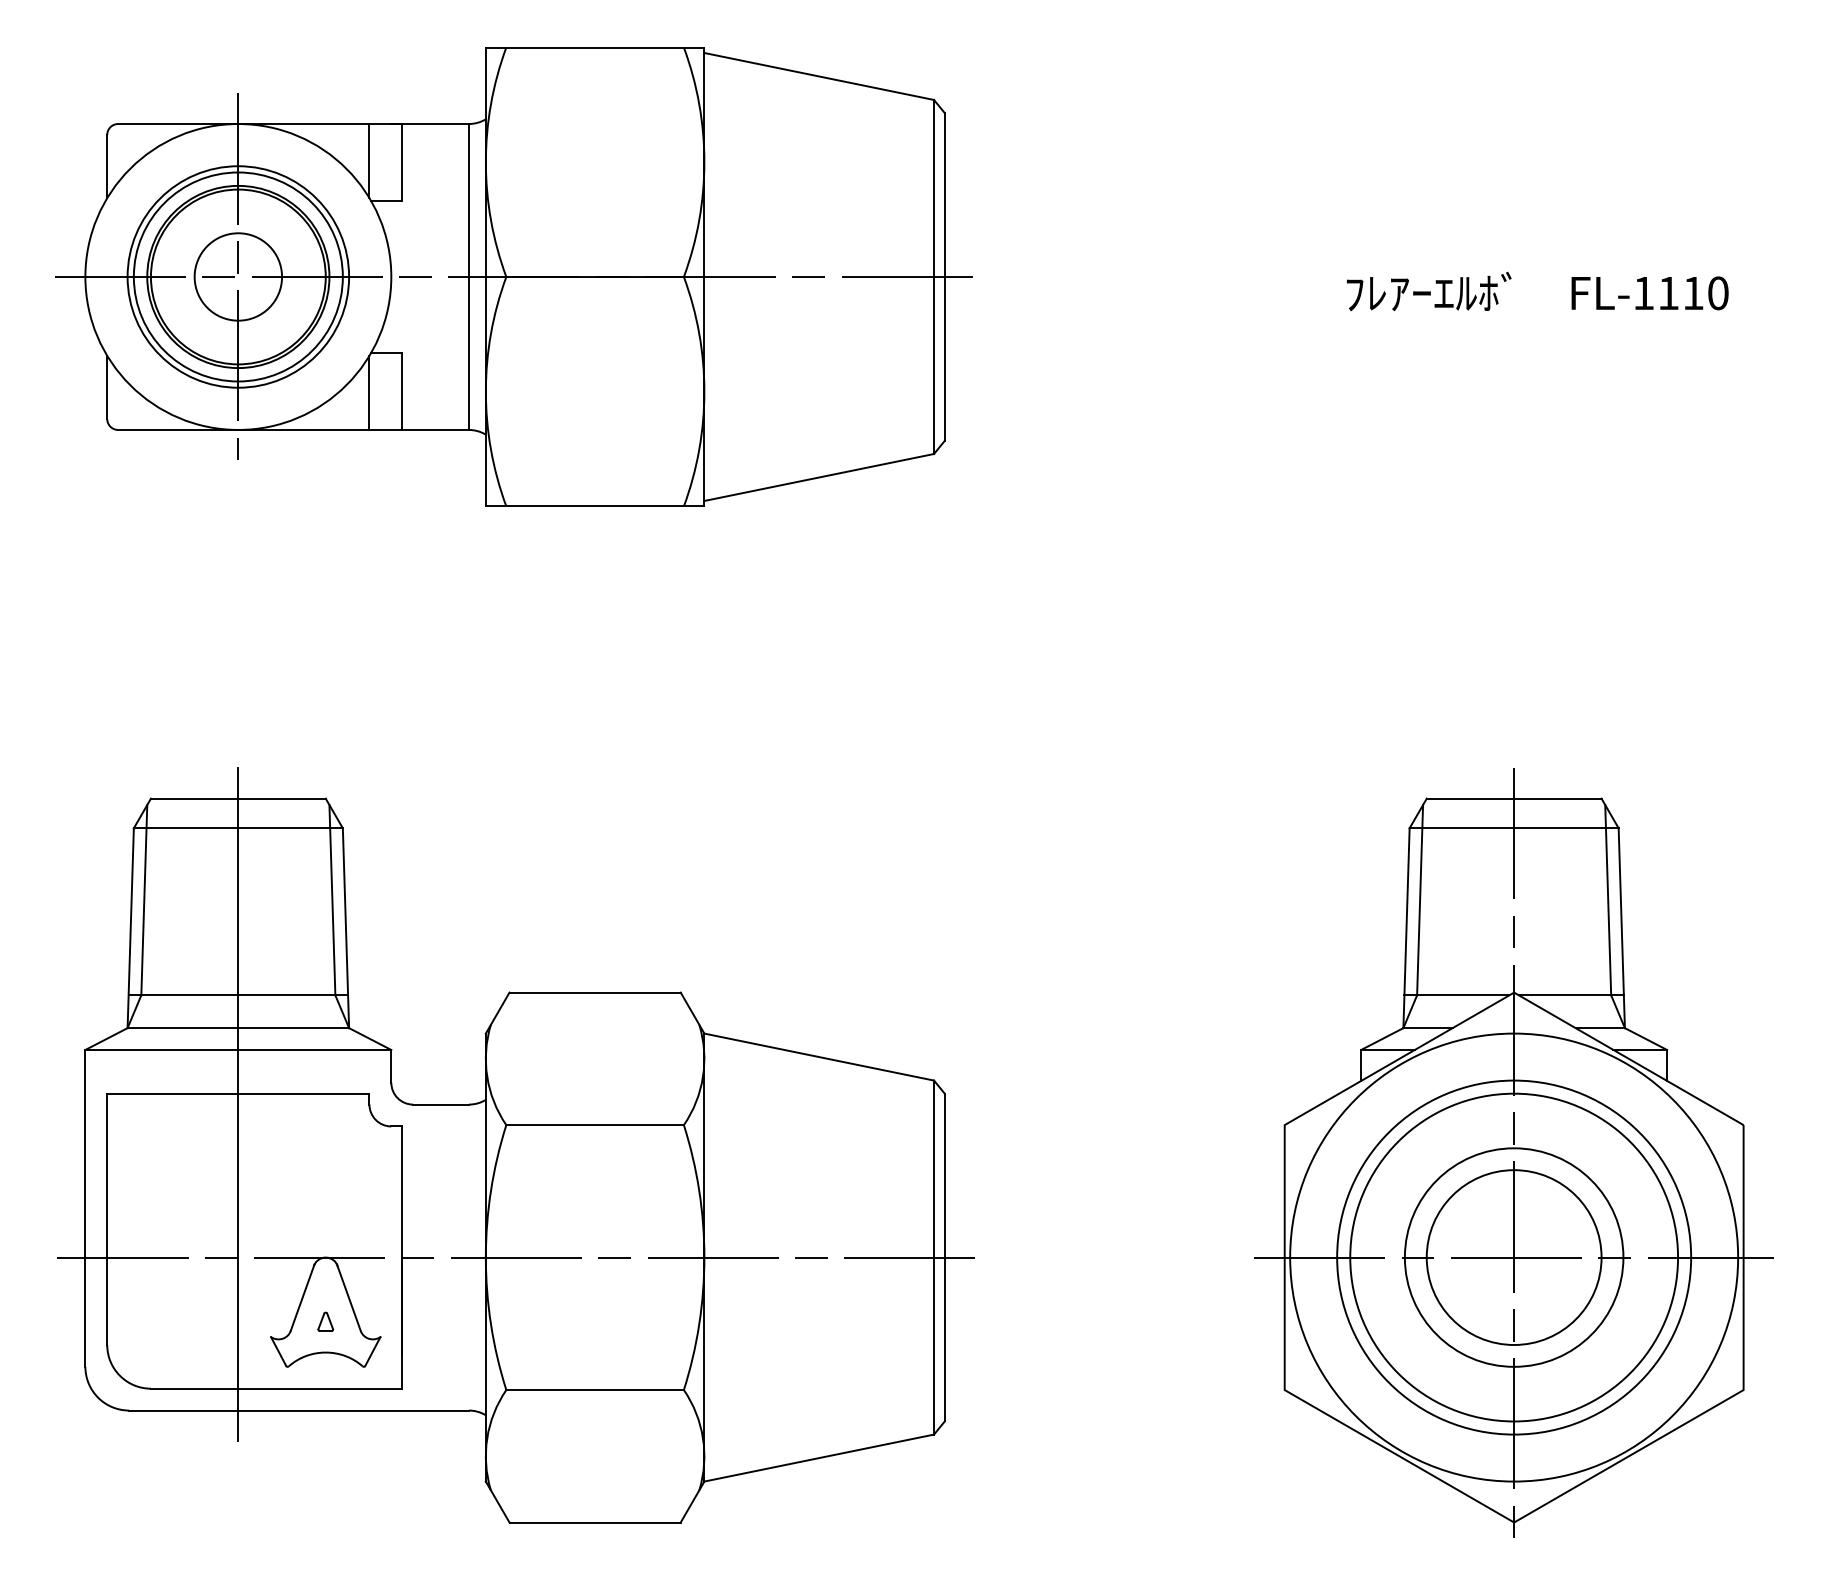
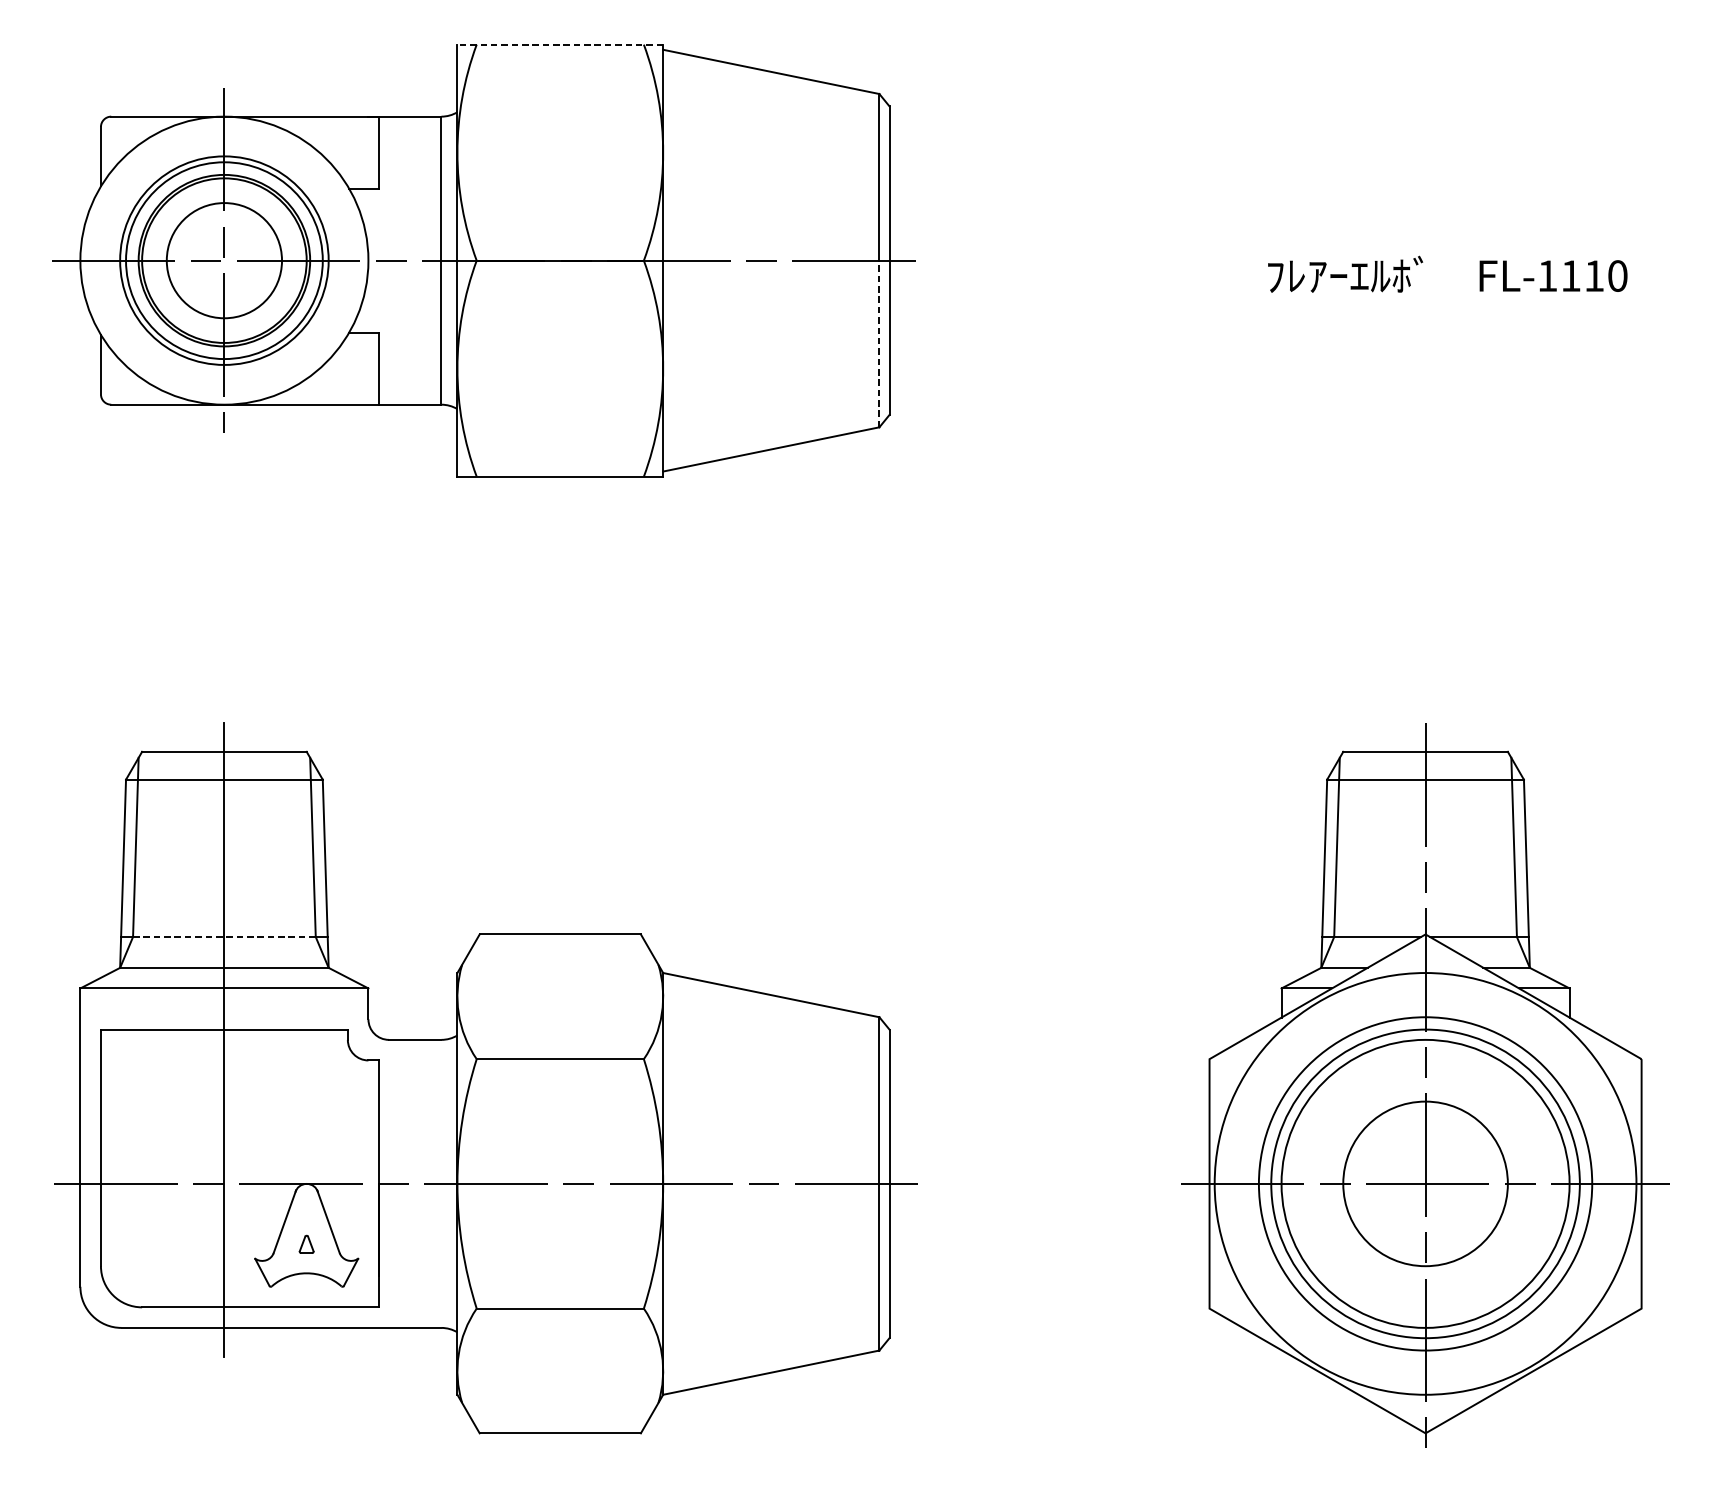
line: (594, 47) -> (559, 44), solid -> dashed
line: (369, 161) -> (347, 151), removed
circle: (238, 276) -> (224, 260), size x1.4
line: (934, 365) -> (879, 344), solid -> dashed
line: (369, 392) -> (347, 369), removed
line: (238, 995) -> (224, 937), solid -> dashed
circle: (1513, 1257) -> (1424, 1183), size x1.4

